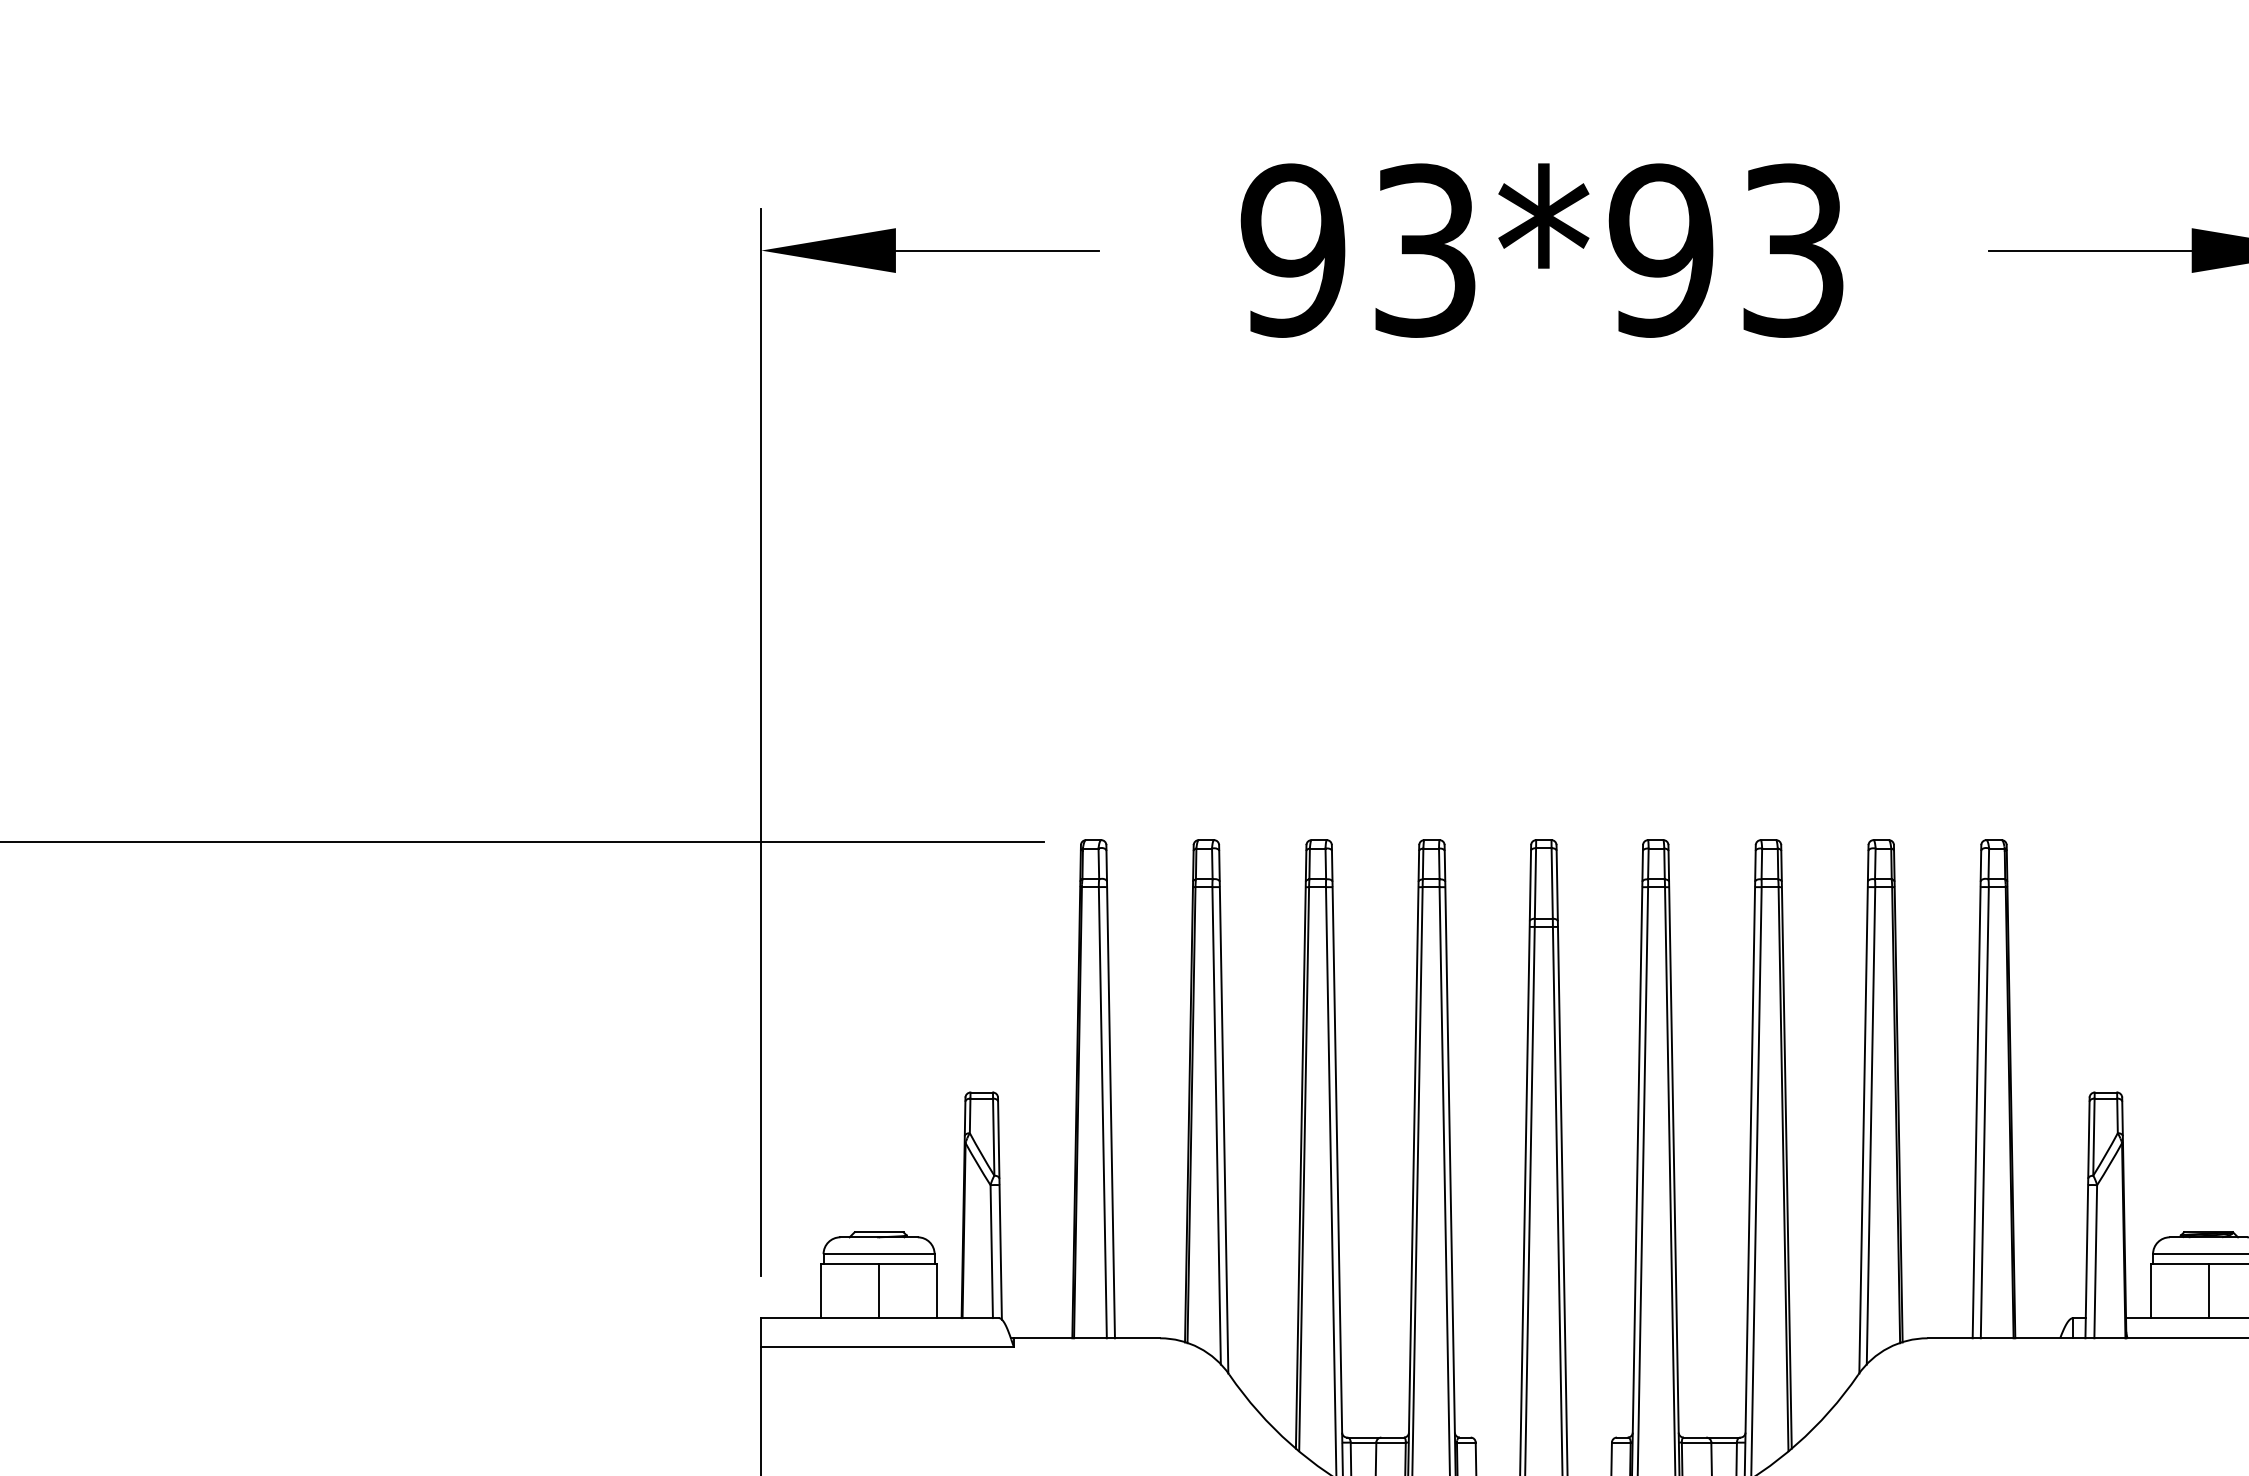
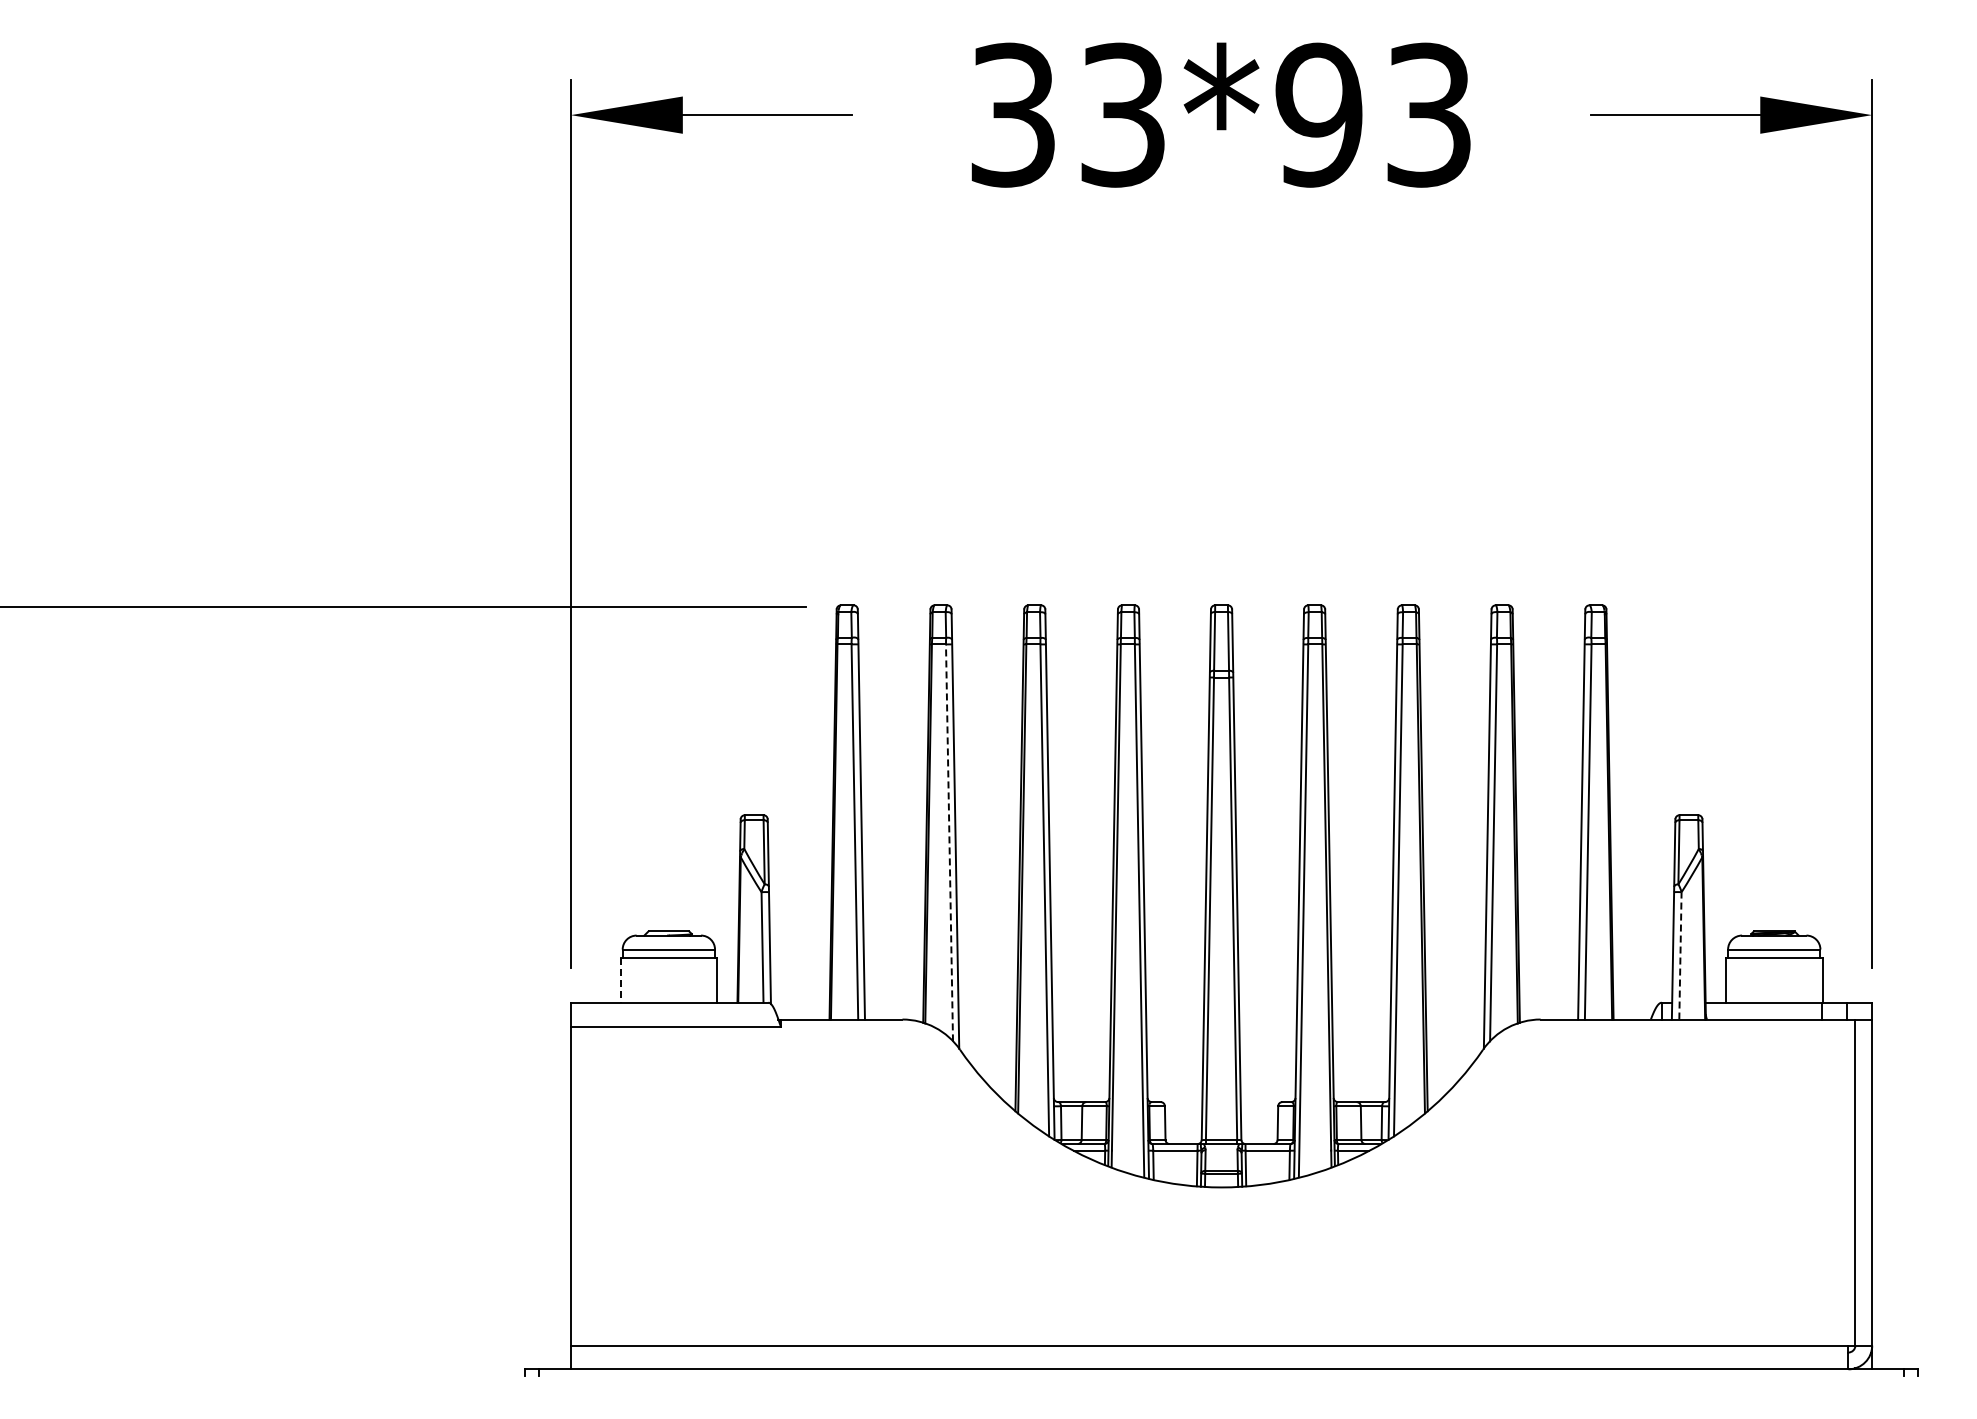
text: (1292, 249) -> (1012, 114), 93*93 -> 33*93
line: (1216, 1125) -> (949, 842), solid -> dashed
line: (2095, 1261) -> (1680, 955), solid -> dashed
line: (878, 1290) -> (668, 979), removed
line: (2208, 1290) -> (1774, 979), removed
line: (820, 1291) -> (620, 980), solid -> dashed

